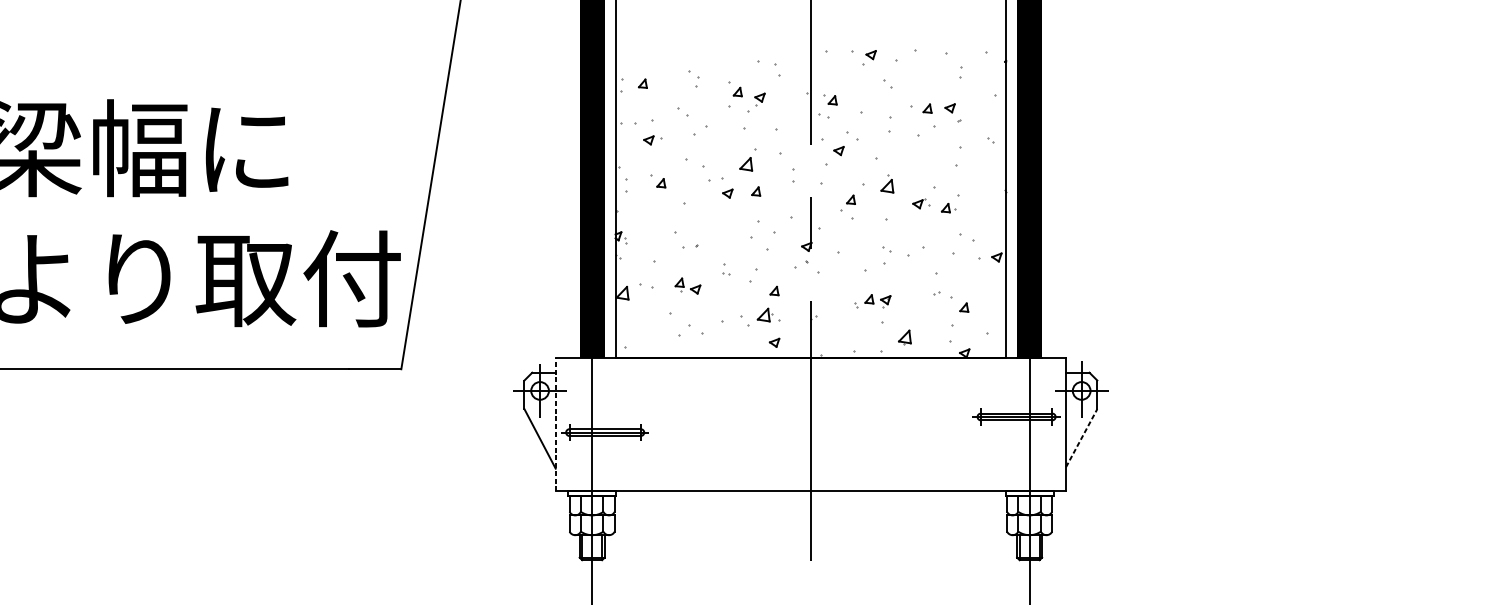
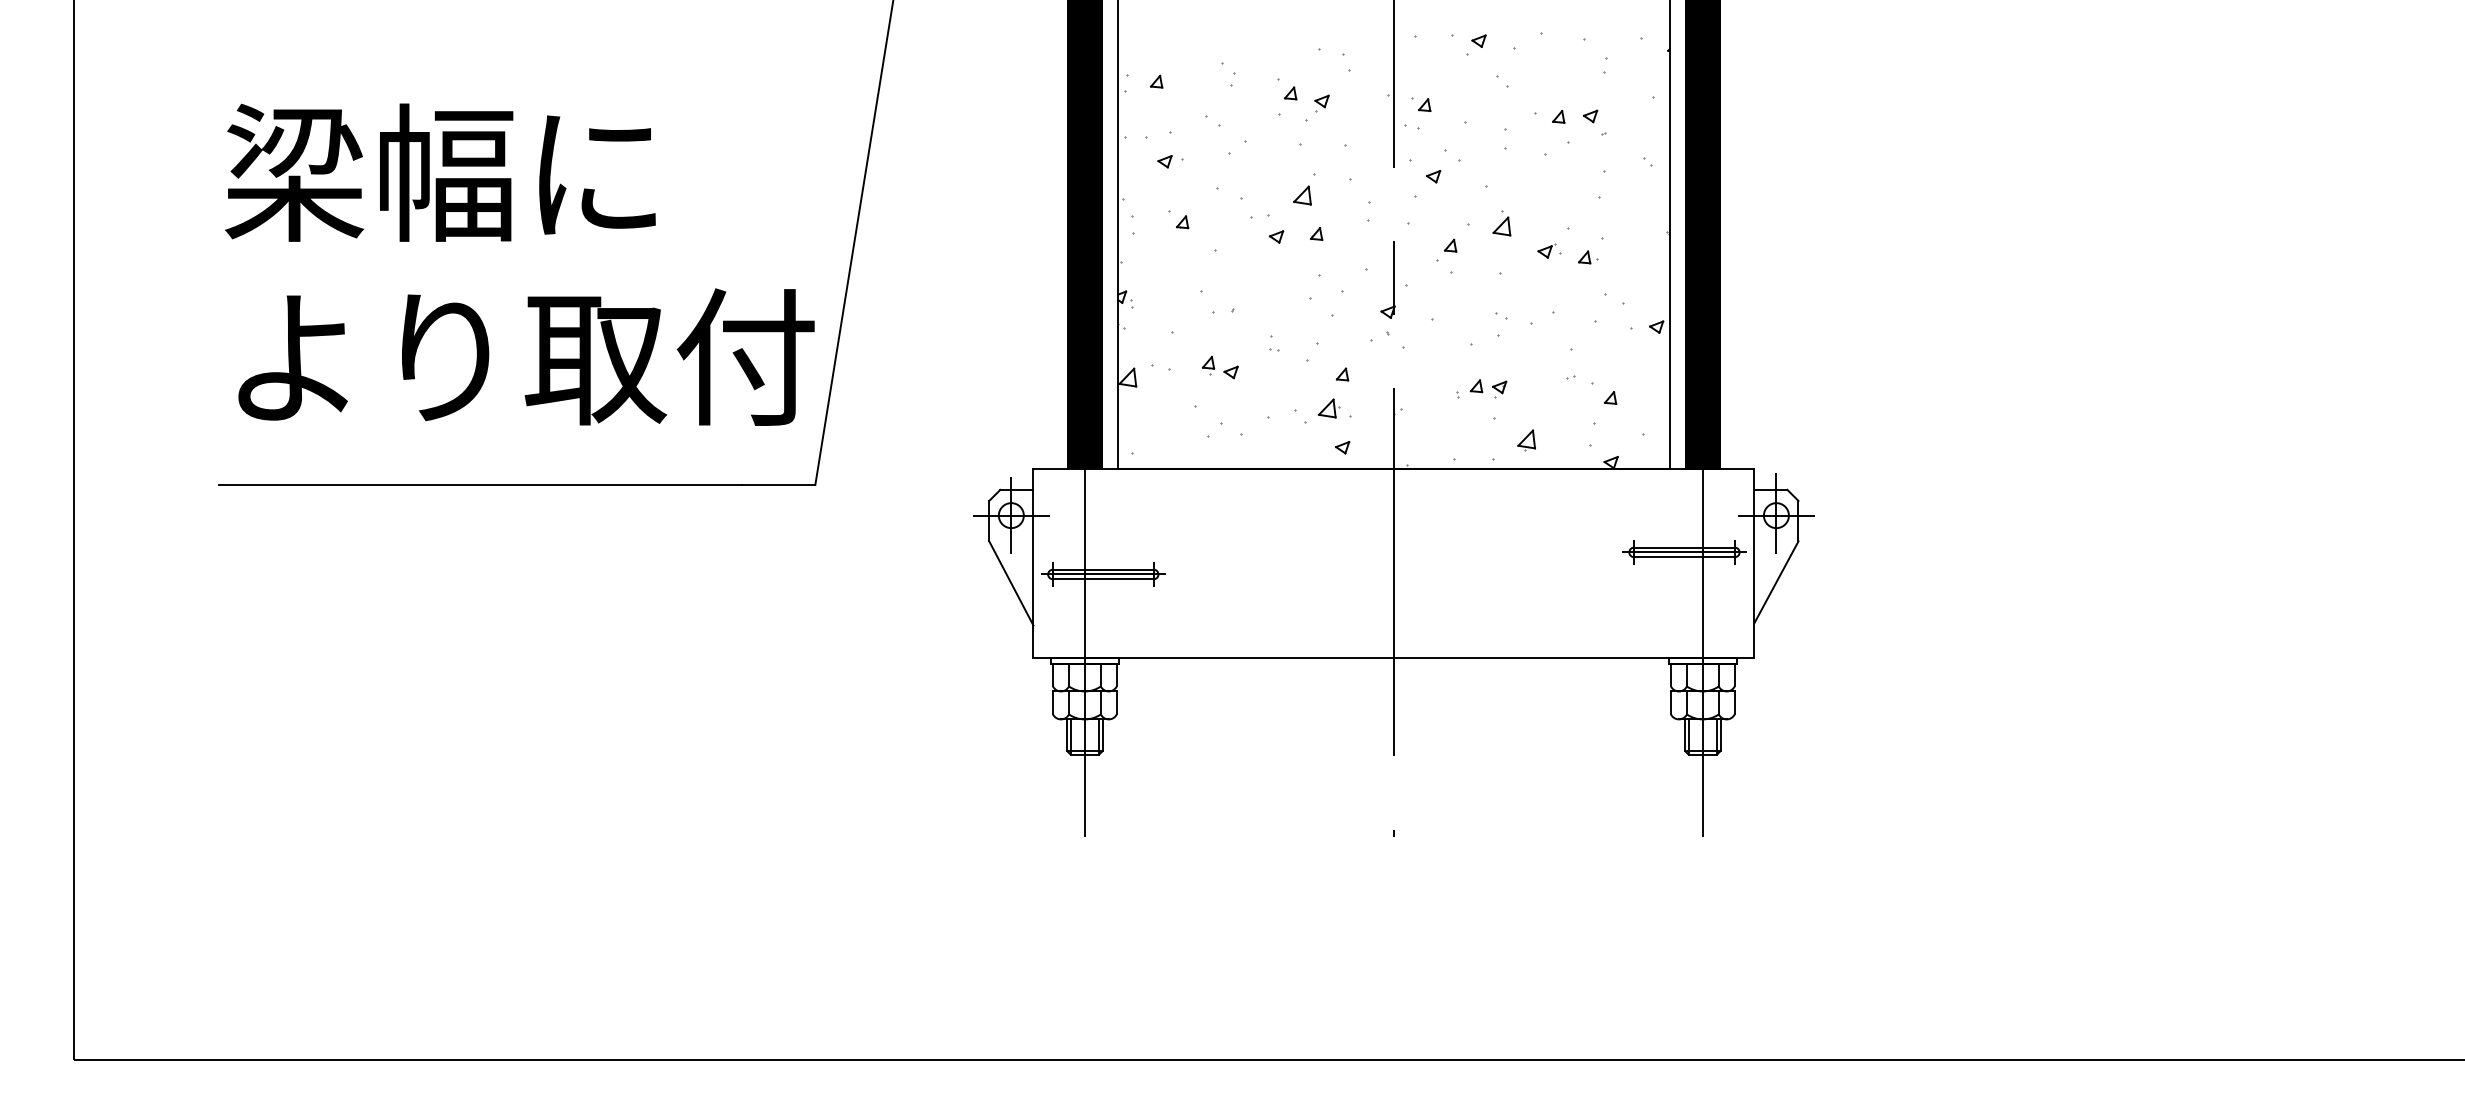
line: (555, 424) -> (1033, 562), dashed -> solid
line: (1081, 438) -> (1776, 582), dashed -> solid

